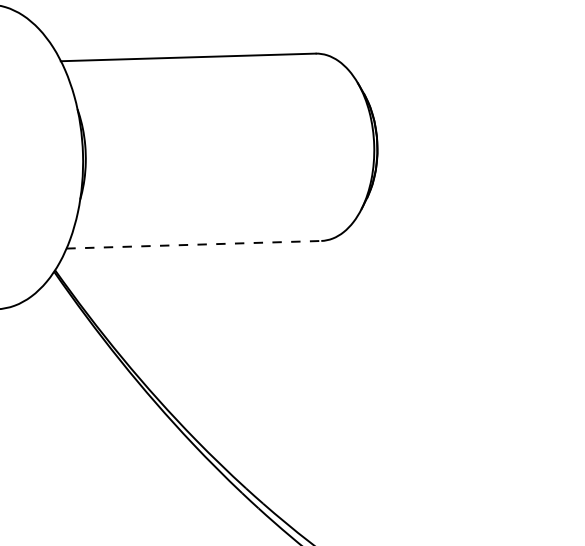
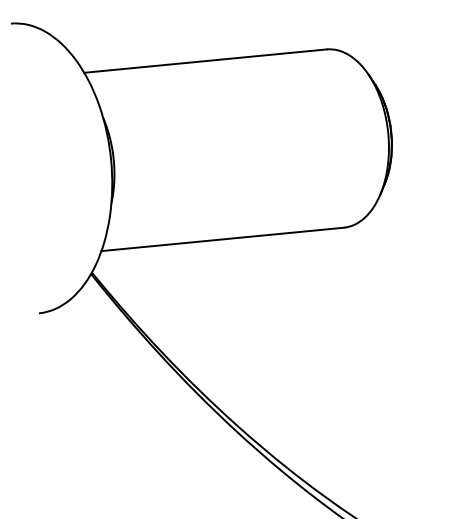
line: (193, 244) -> (222, 239), dashed -> solid

